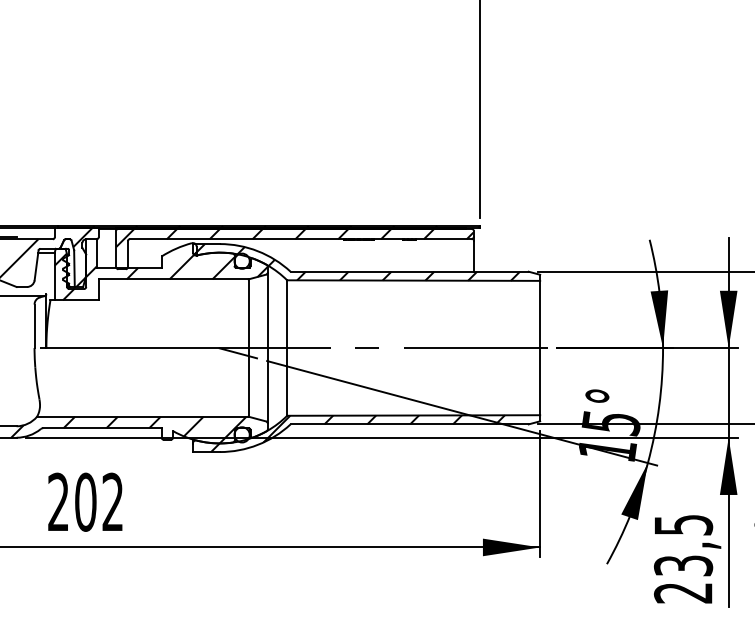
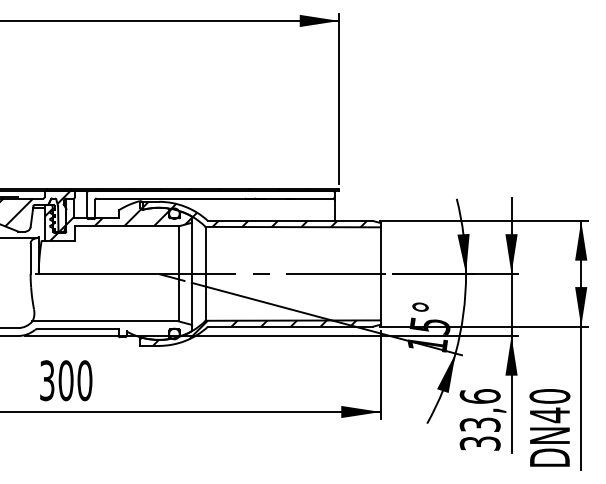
hatch: (294, 237) -> (210, 197), removed
hatch: (128, 429) -> (95, 330), removed
text: (86, 501) -> (66, 380), 202 -> 300
text: (682, 558) -> (479, 419), 23,5 -> 33,6

